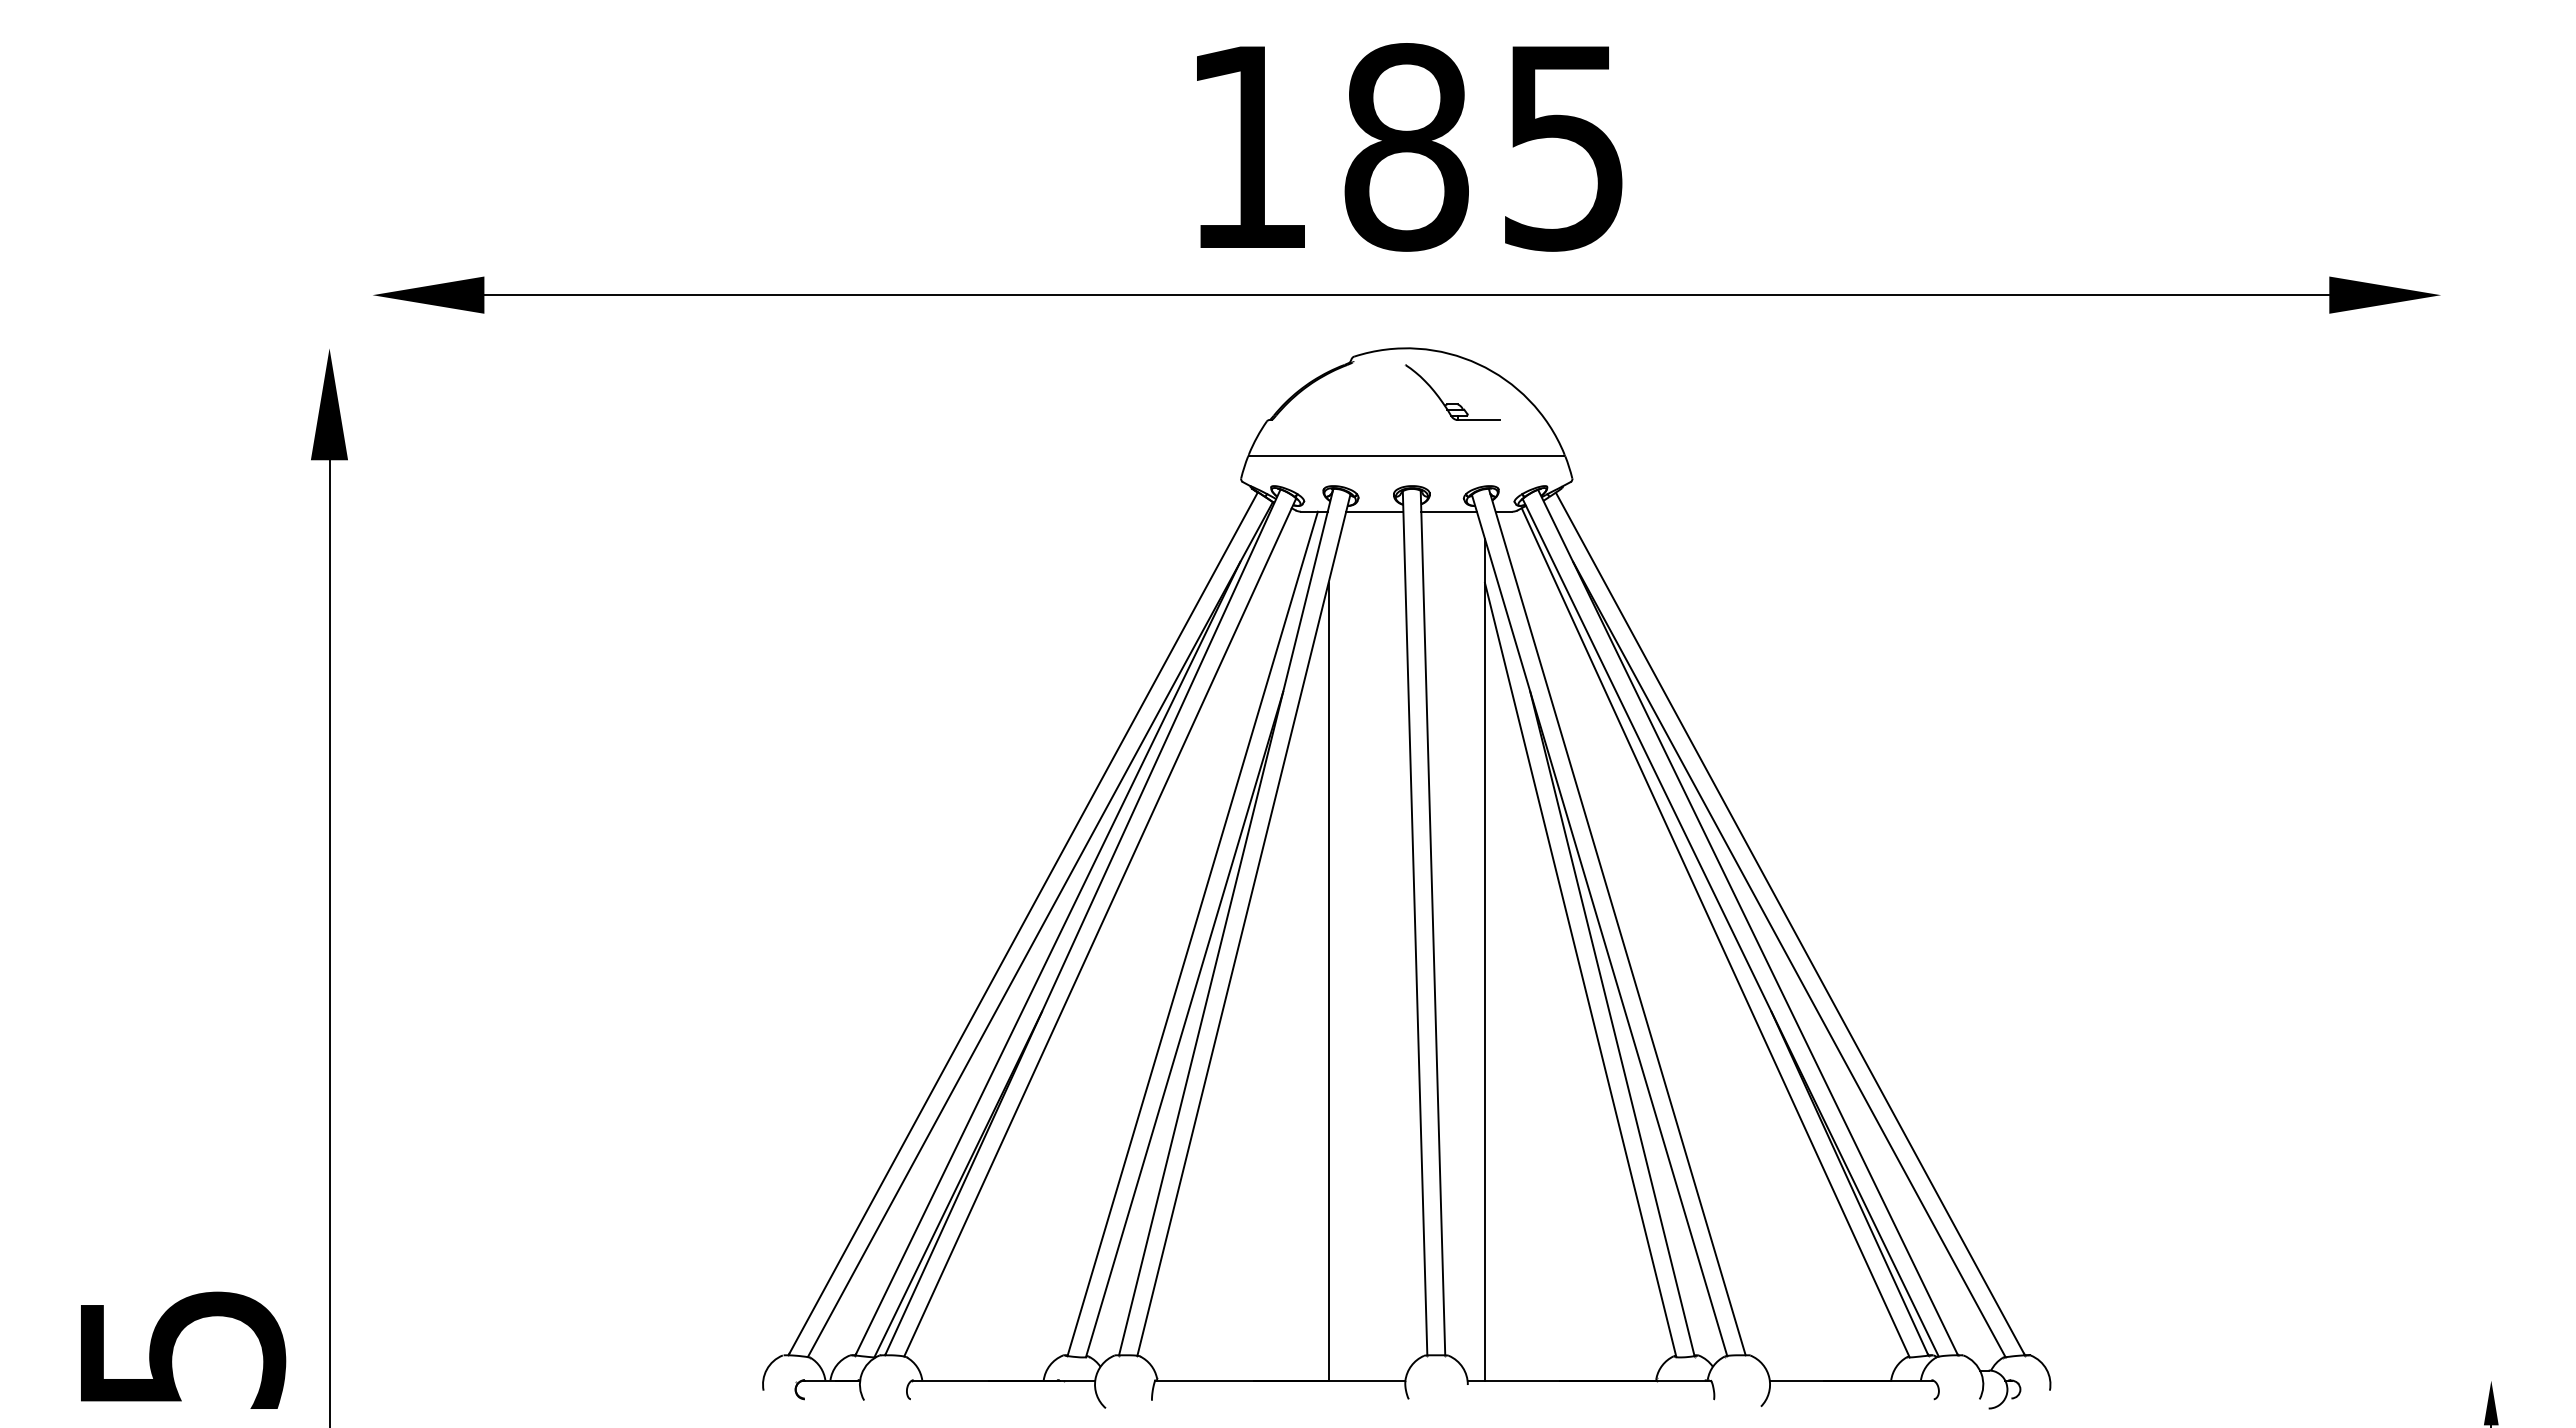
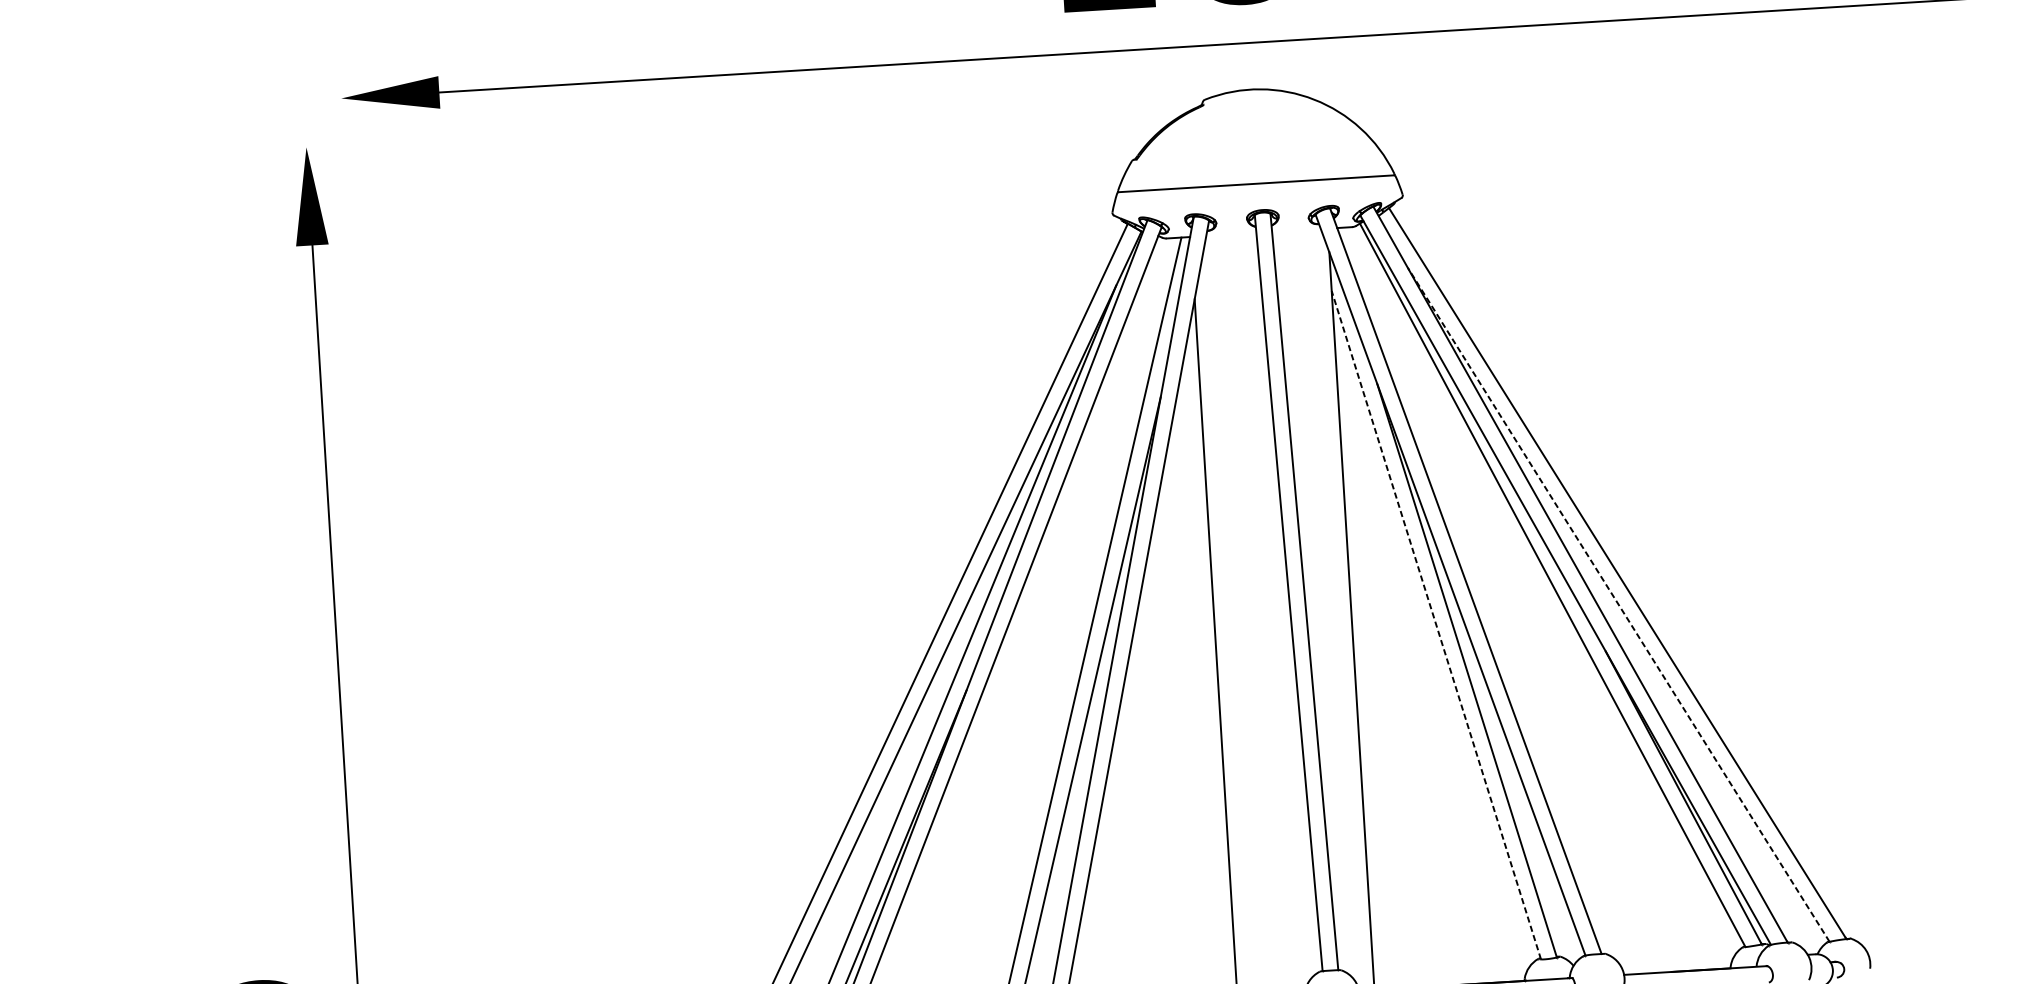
part: (1452, 403) -> (1293, 135), removed
line: (1374, 511) -> (1231, 234), removed
line: (1448, 511) -> (1295, 230), removed
line: (1789, 959) -> (1618, 604), solid -> dashed
line: (1580, 970) -> (1436, 625), solid -> dashed

